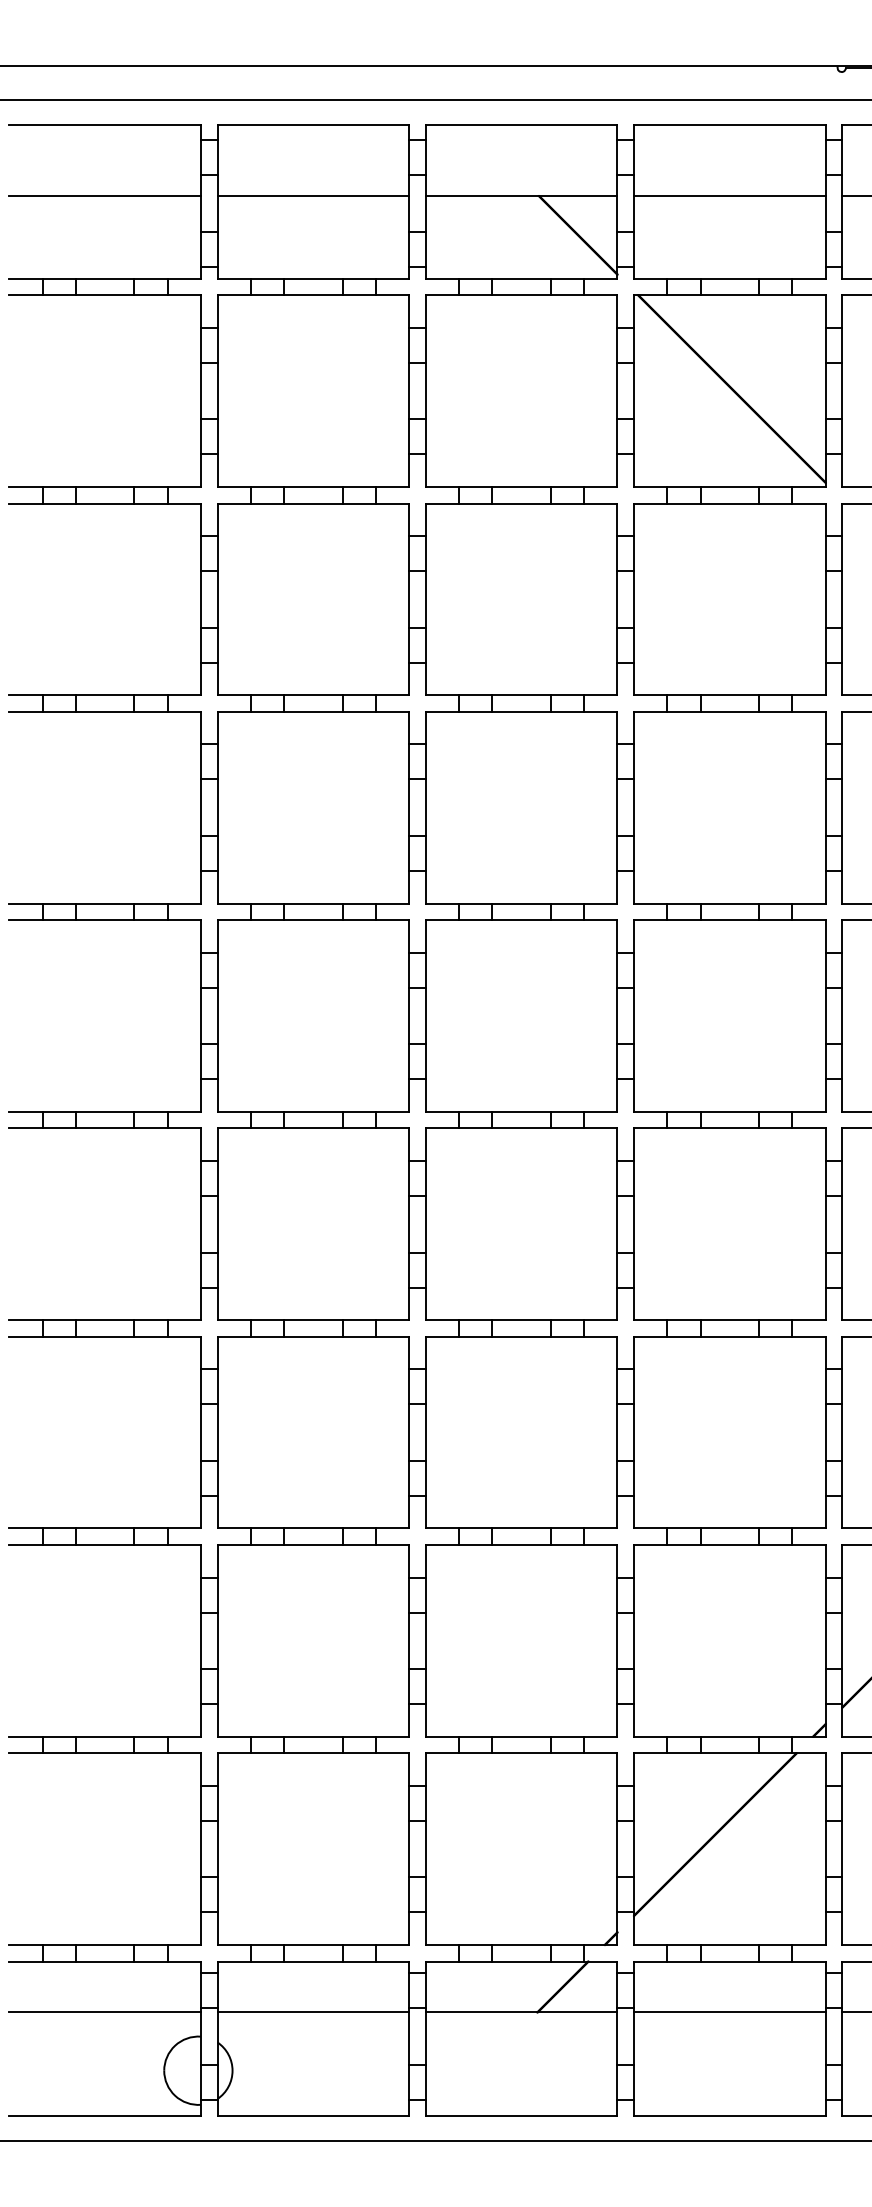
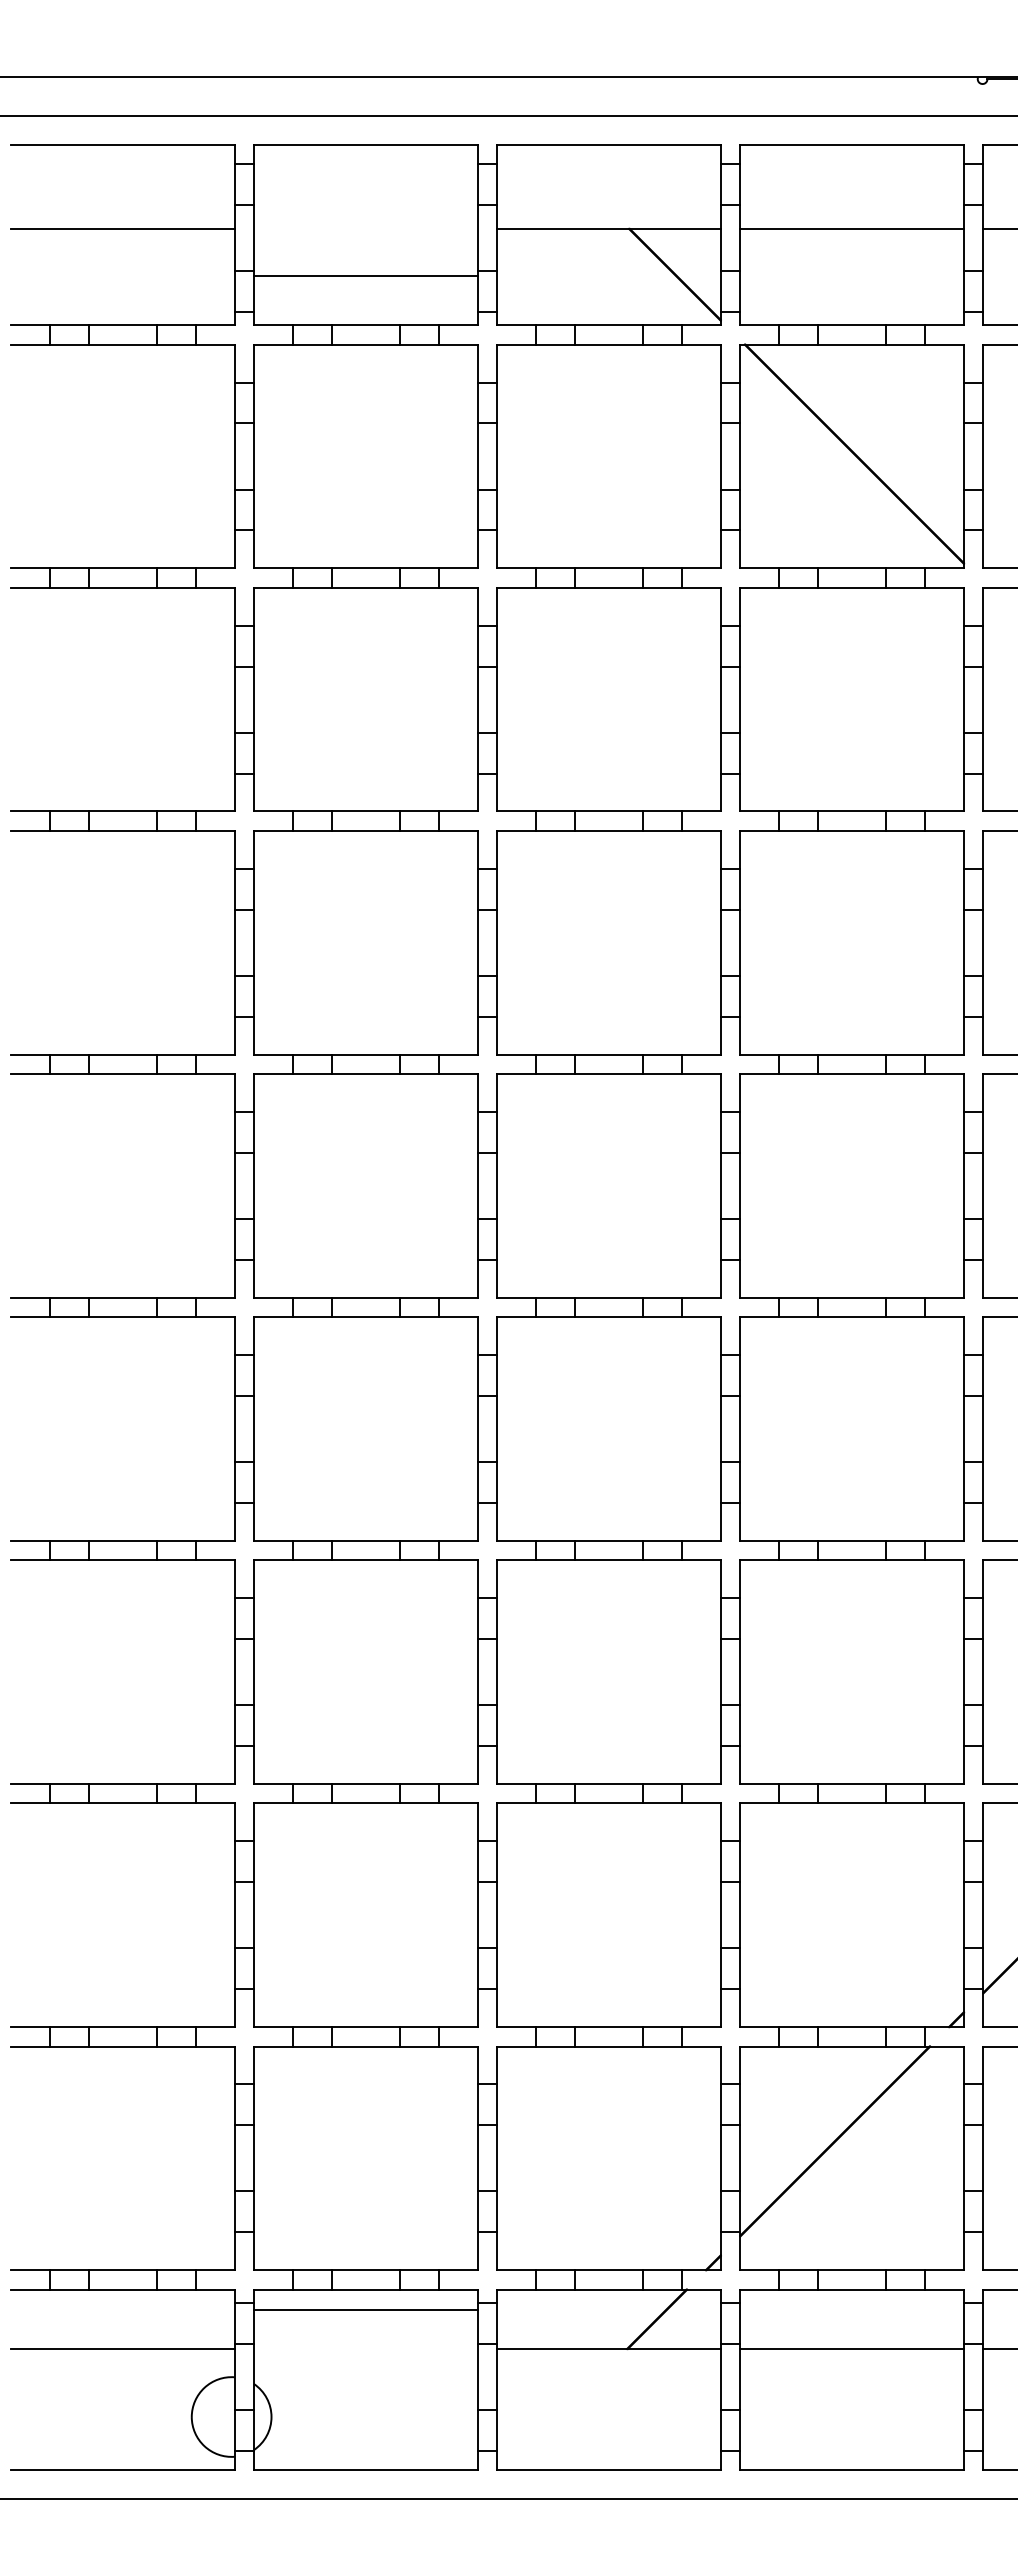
line: (313, 195) -> (365, 275), moved
line: (313, 2012) -> (365, 2309), moved

